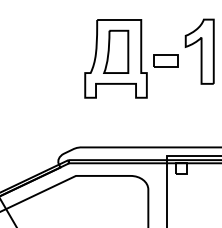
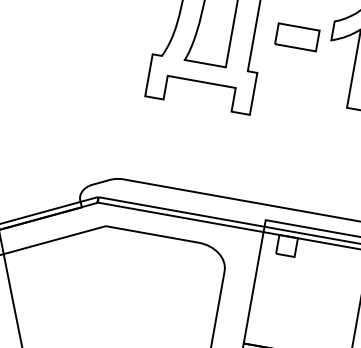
part: (165, 60) -> (296, 36), moved

